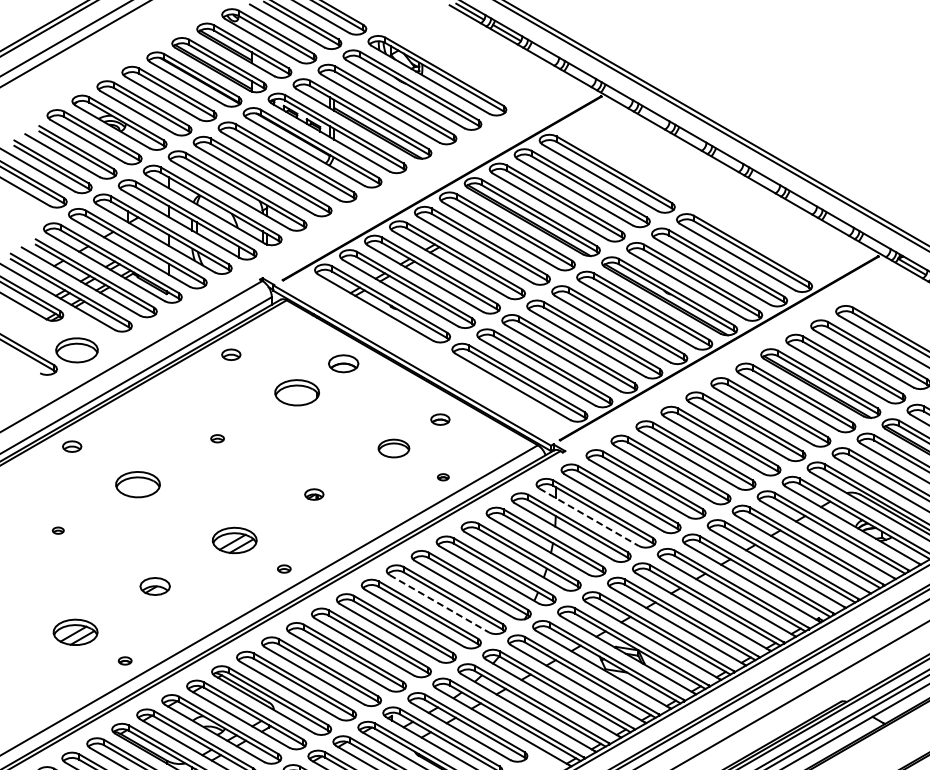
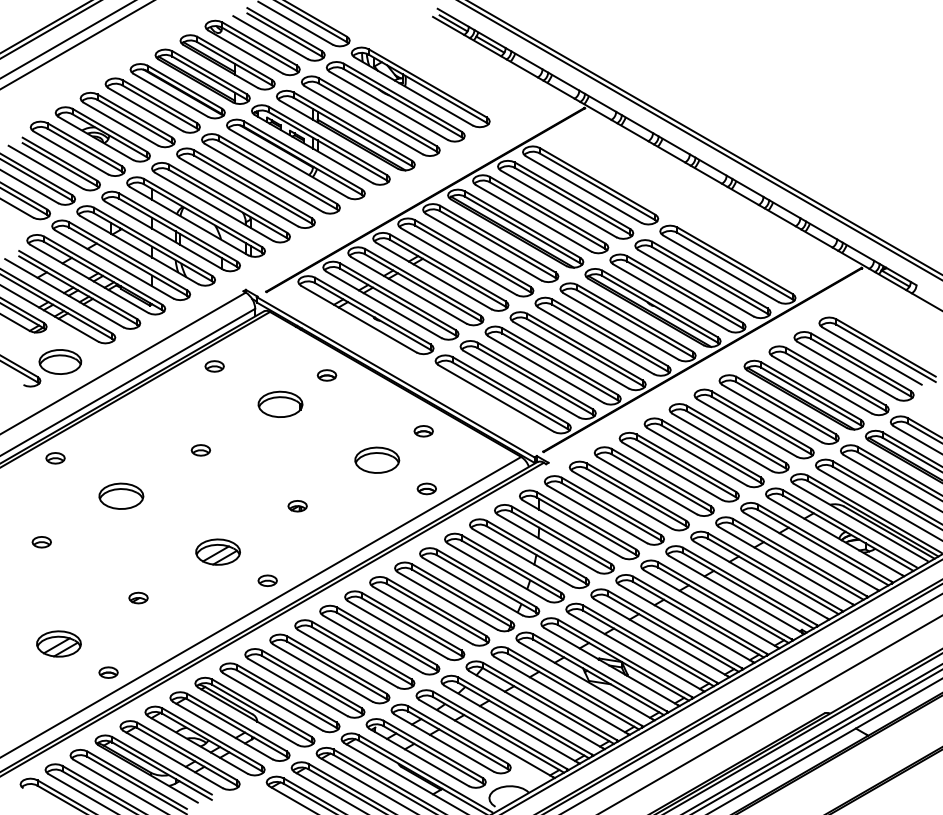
part: (343, 363) -> (326, 375), size x0.62
part: (217, 438) -> (200, 450), size x1.43
part: (394, 447) -> (377, 459), size x1.43
part: (443, 476) -> (426, 488), size x1.67
line: (589, 517) -> (572, 529), dashed -> solid
part: (58, 530) -> (41, 542), size x1.67
part: (284, 568) -> (267, 580), size x1.43
part: (155, 585) -> (138, 597), size x0.62
line: (440, 603) -> (423, 615), dashed -> solid
part: (125, 660) -> (108, 672), size x1.43

